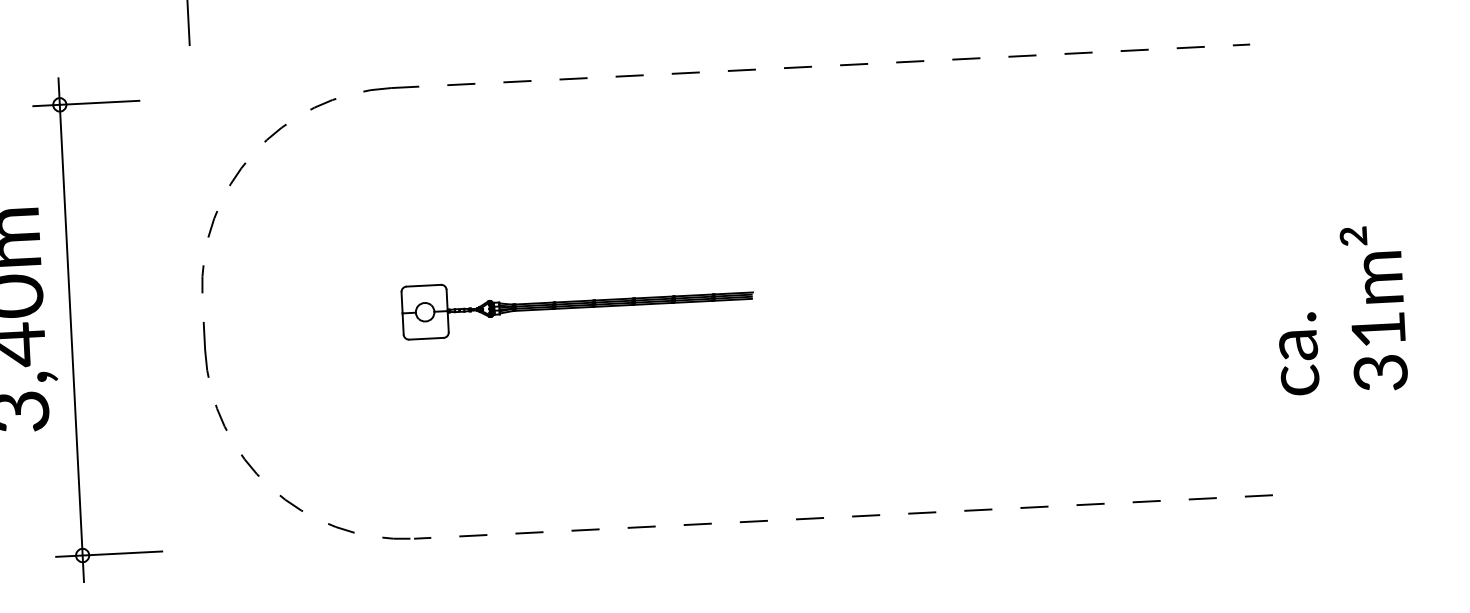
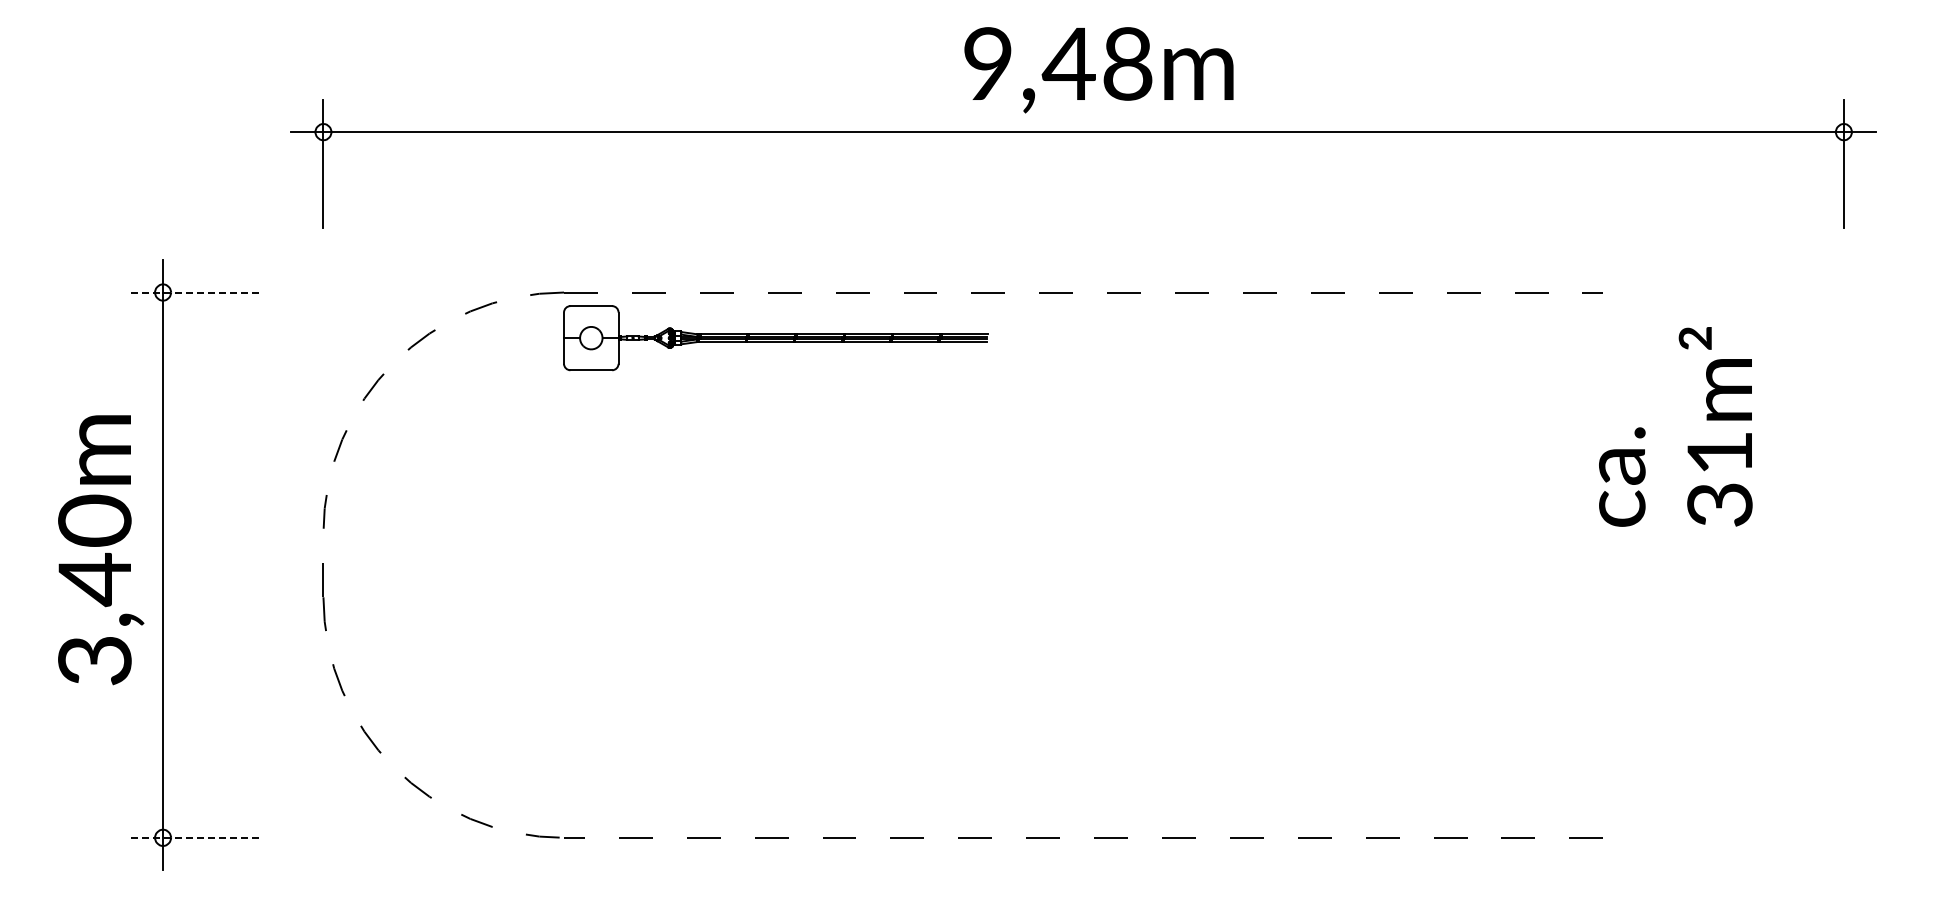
line: (85, 103) -> (194, 292), solid -> dashed
part: (577, 304) -> (775, 338), moved
text: (1340, 310) -> (1675, 426), moved
line: (108, 553) -> (194, 837), solid -> dashed

